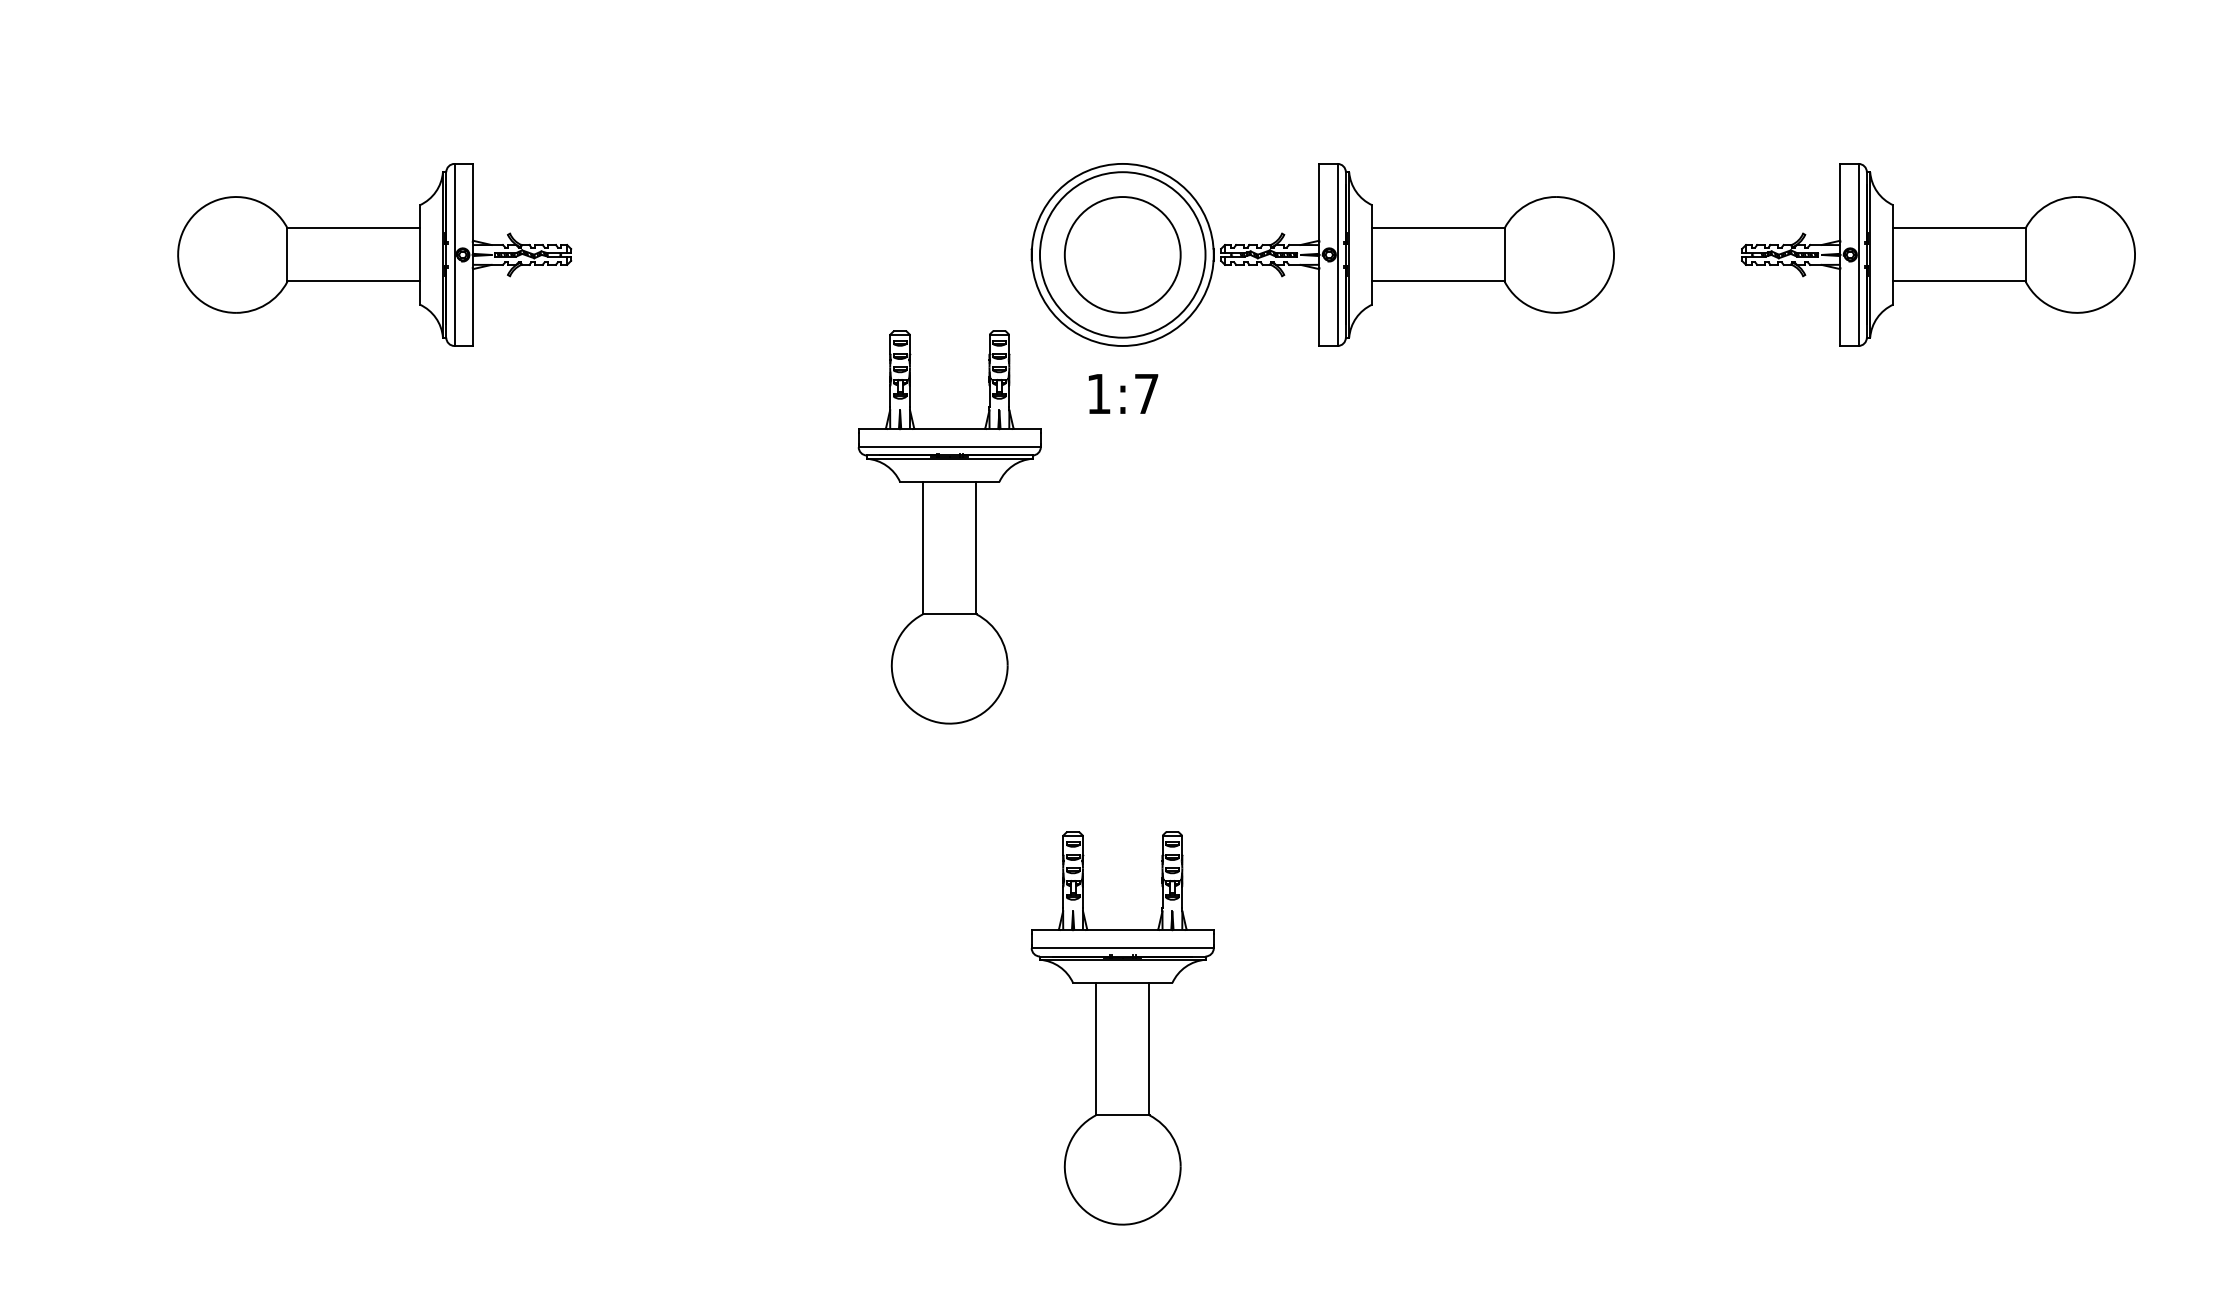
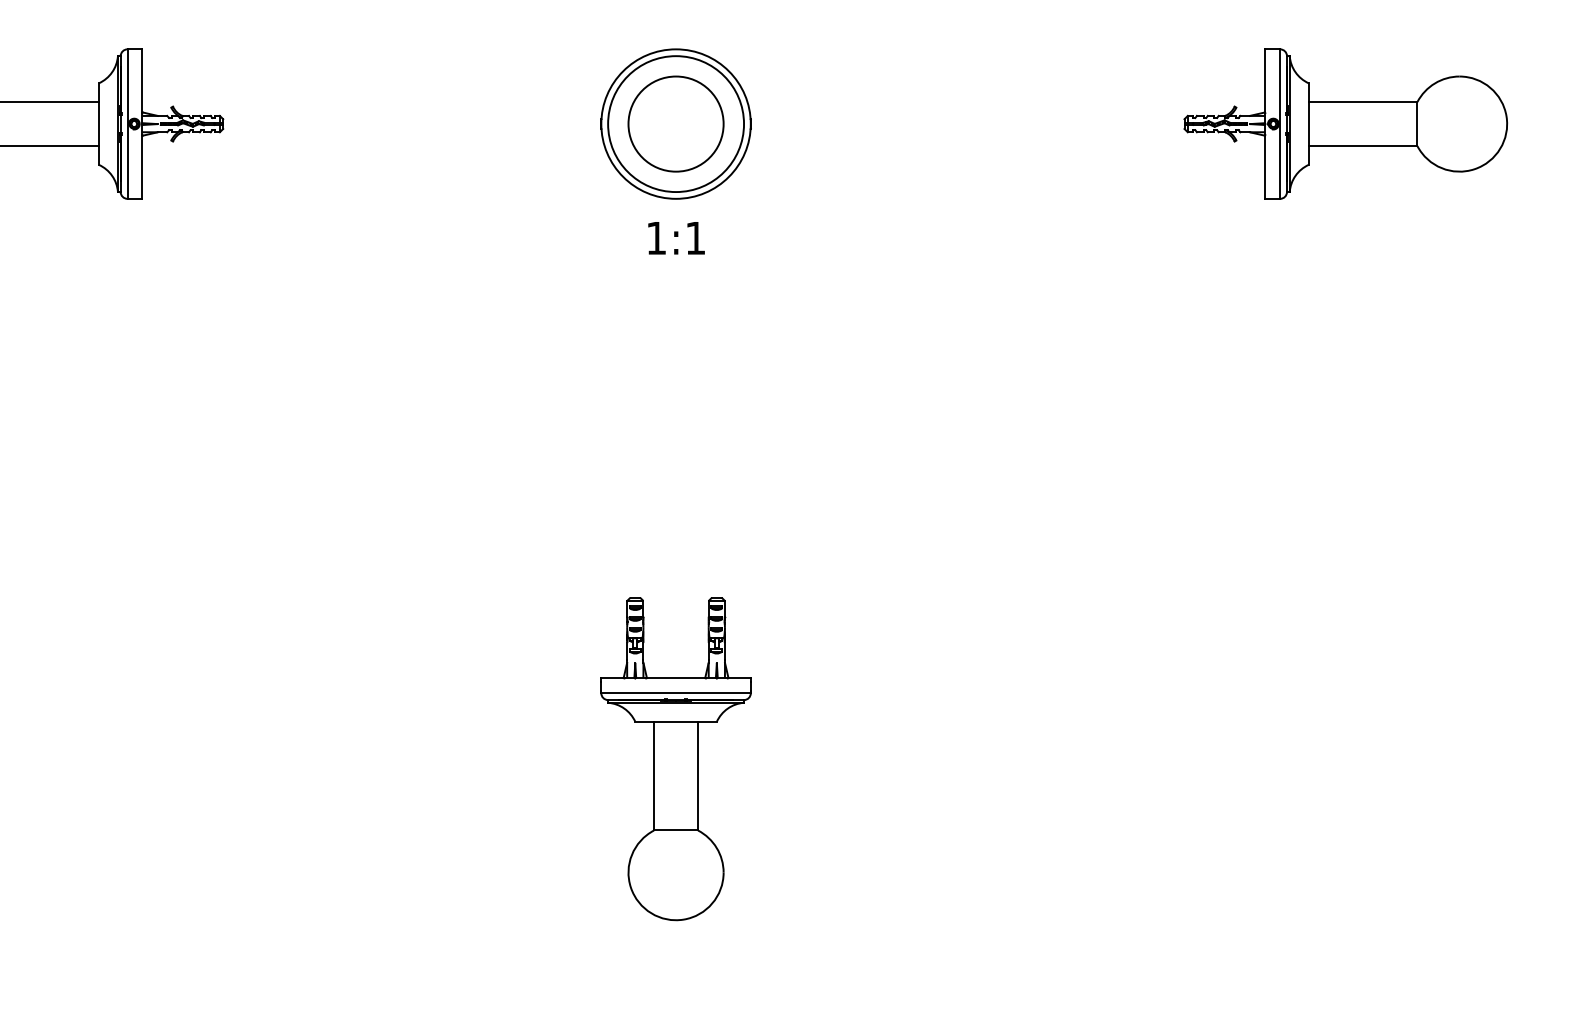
part: (1417, 254) -> (918, 123), removed
text: (1146, 393) -> (695, 237), 1:7 -> 1:1
part: (949, 527) -> (533, 347), removed

